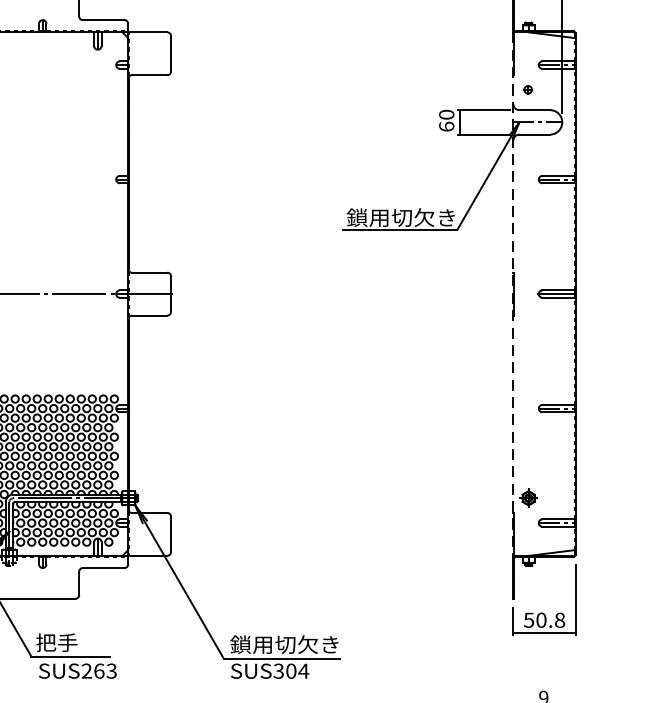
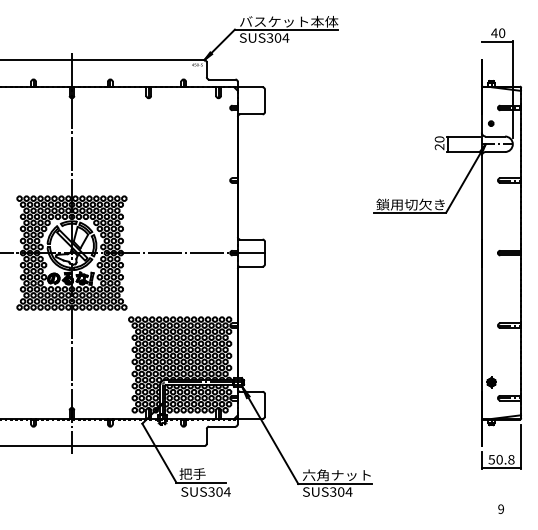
text: (446, 125) -> (439, 146), 60 -> 20
line: (512, 294) -> (481, 253), dashed -> solid
text: (283, 645) -> (336, 475), 鎖用切欠き -> 六角ナット
text: (99, 670) -> (219, 491), SUS263 -> SUS304

